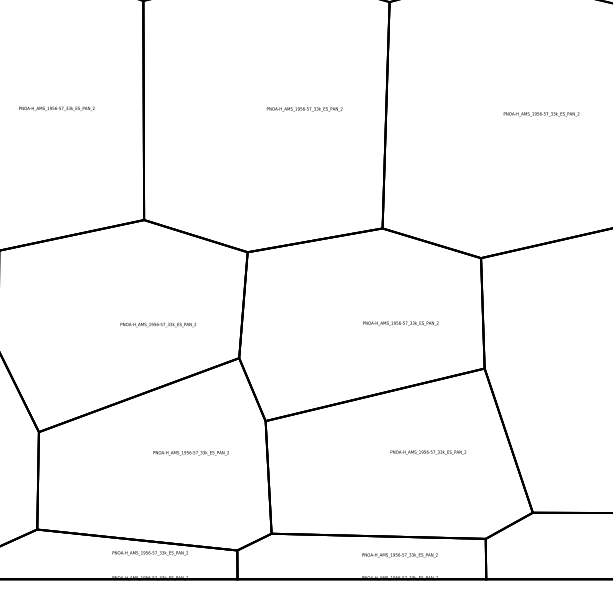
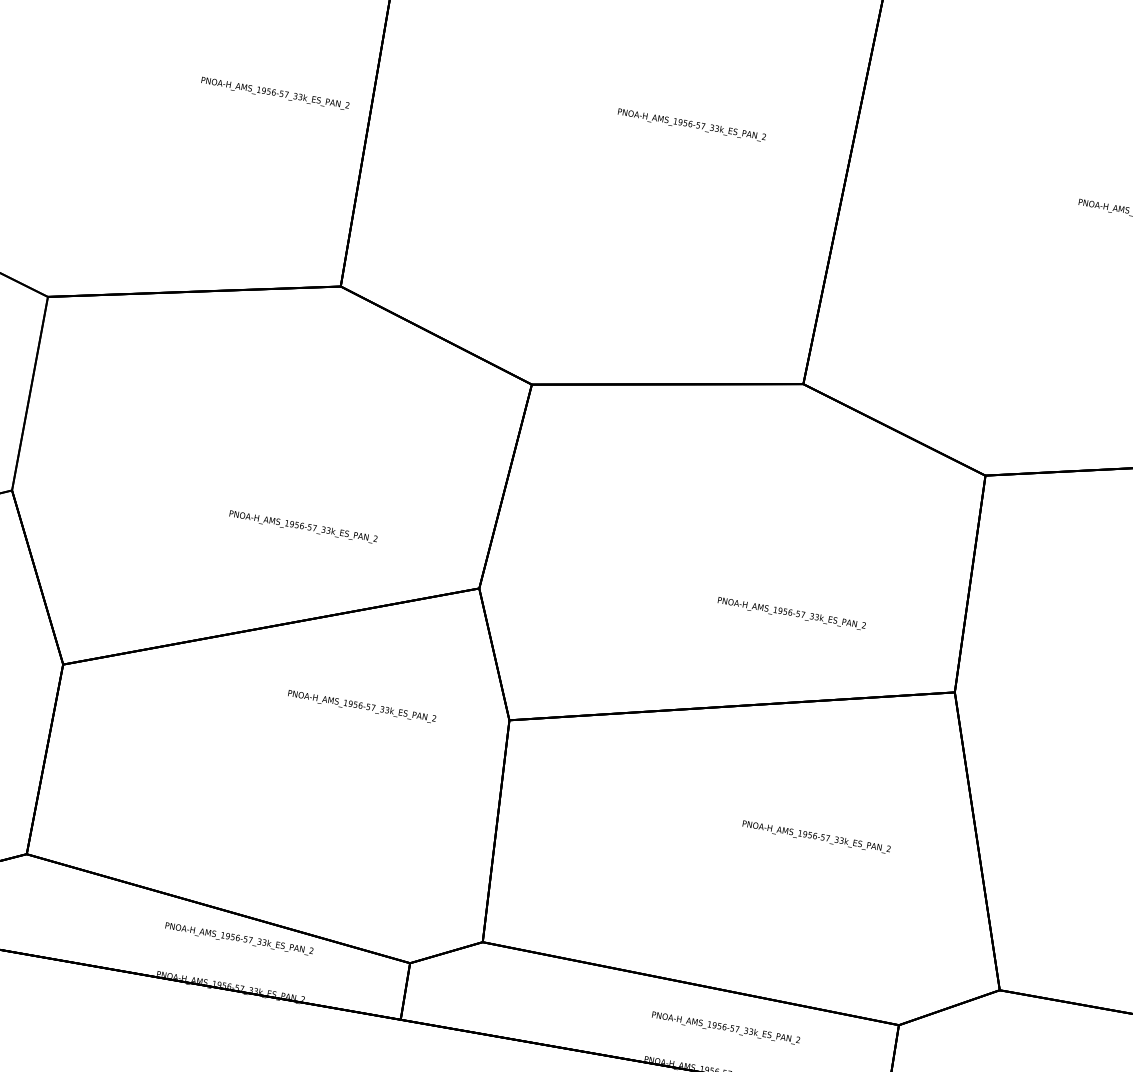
text: (56, 108) -> (274, 92), moved
text: (400, 323) -> (791, 613), moved
text: (158, 324) -> (303, 526), moved
text: (190, 453) -> (360, 707), moved

